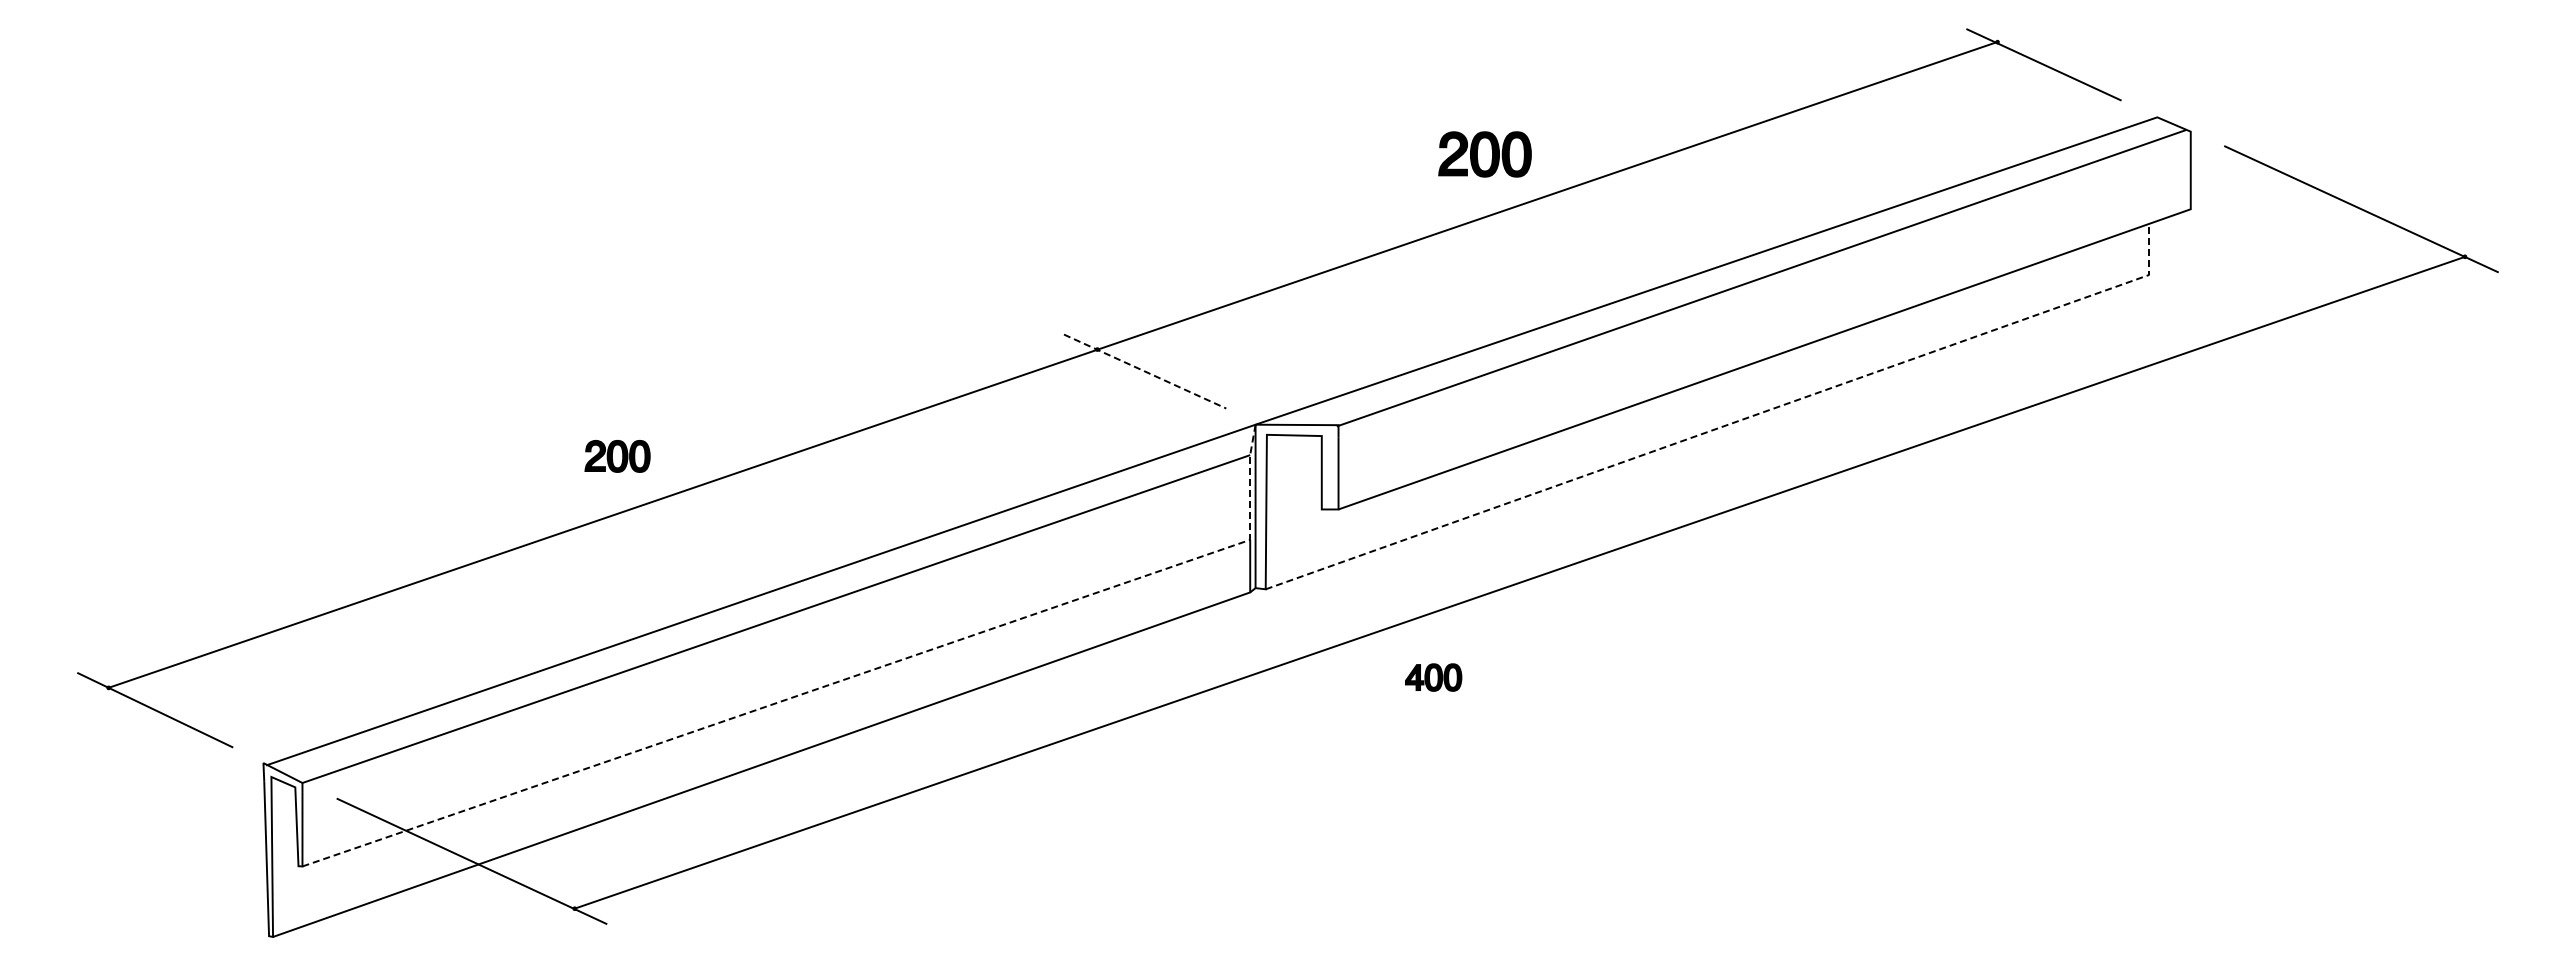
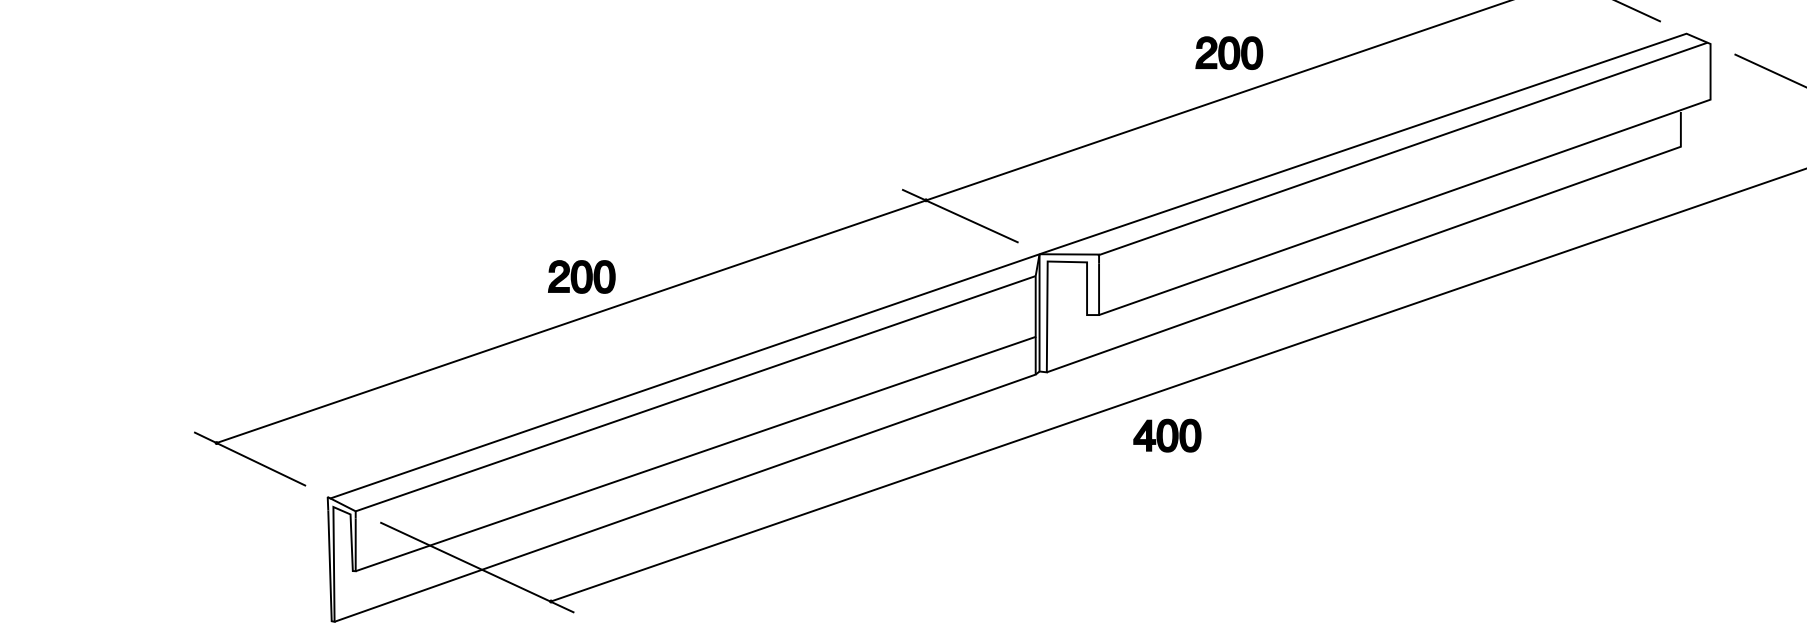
part: (1484, 154) -> (1228, 53), moved
line: (1145, 371) -> (960, 216), dashed -> solid
line: (1731, 423) -> (1381, 253), dashed -> solid
part: (617, 456) -> (581, 277), size x1.43
part: (1433, 677) -> (1167, 435), size x1.67
line: (832, 683) -> (735, 439), dashed -> solid

